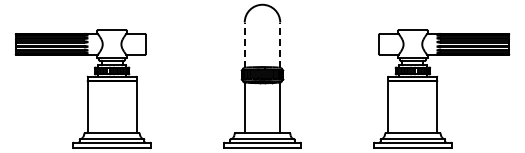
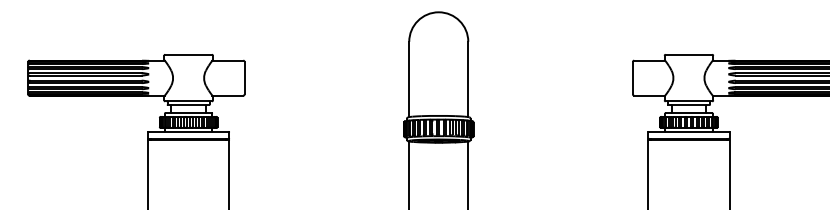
line: (244, 45) -> (408, 80), dashed -> solid
line: (280, 45) -> (468, 80), dashed -> solid

